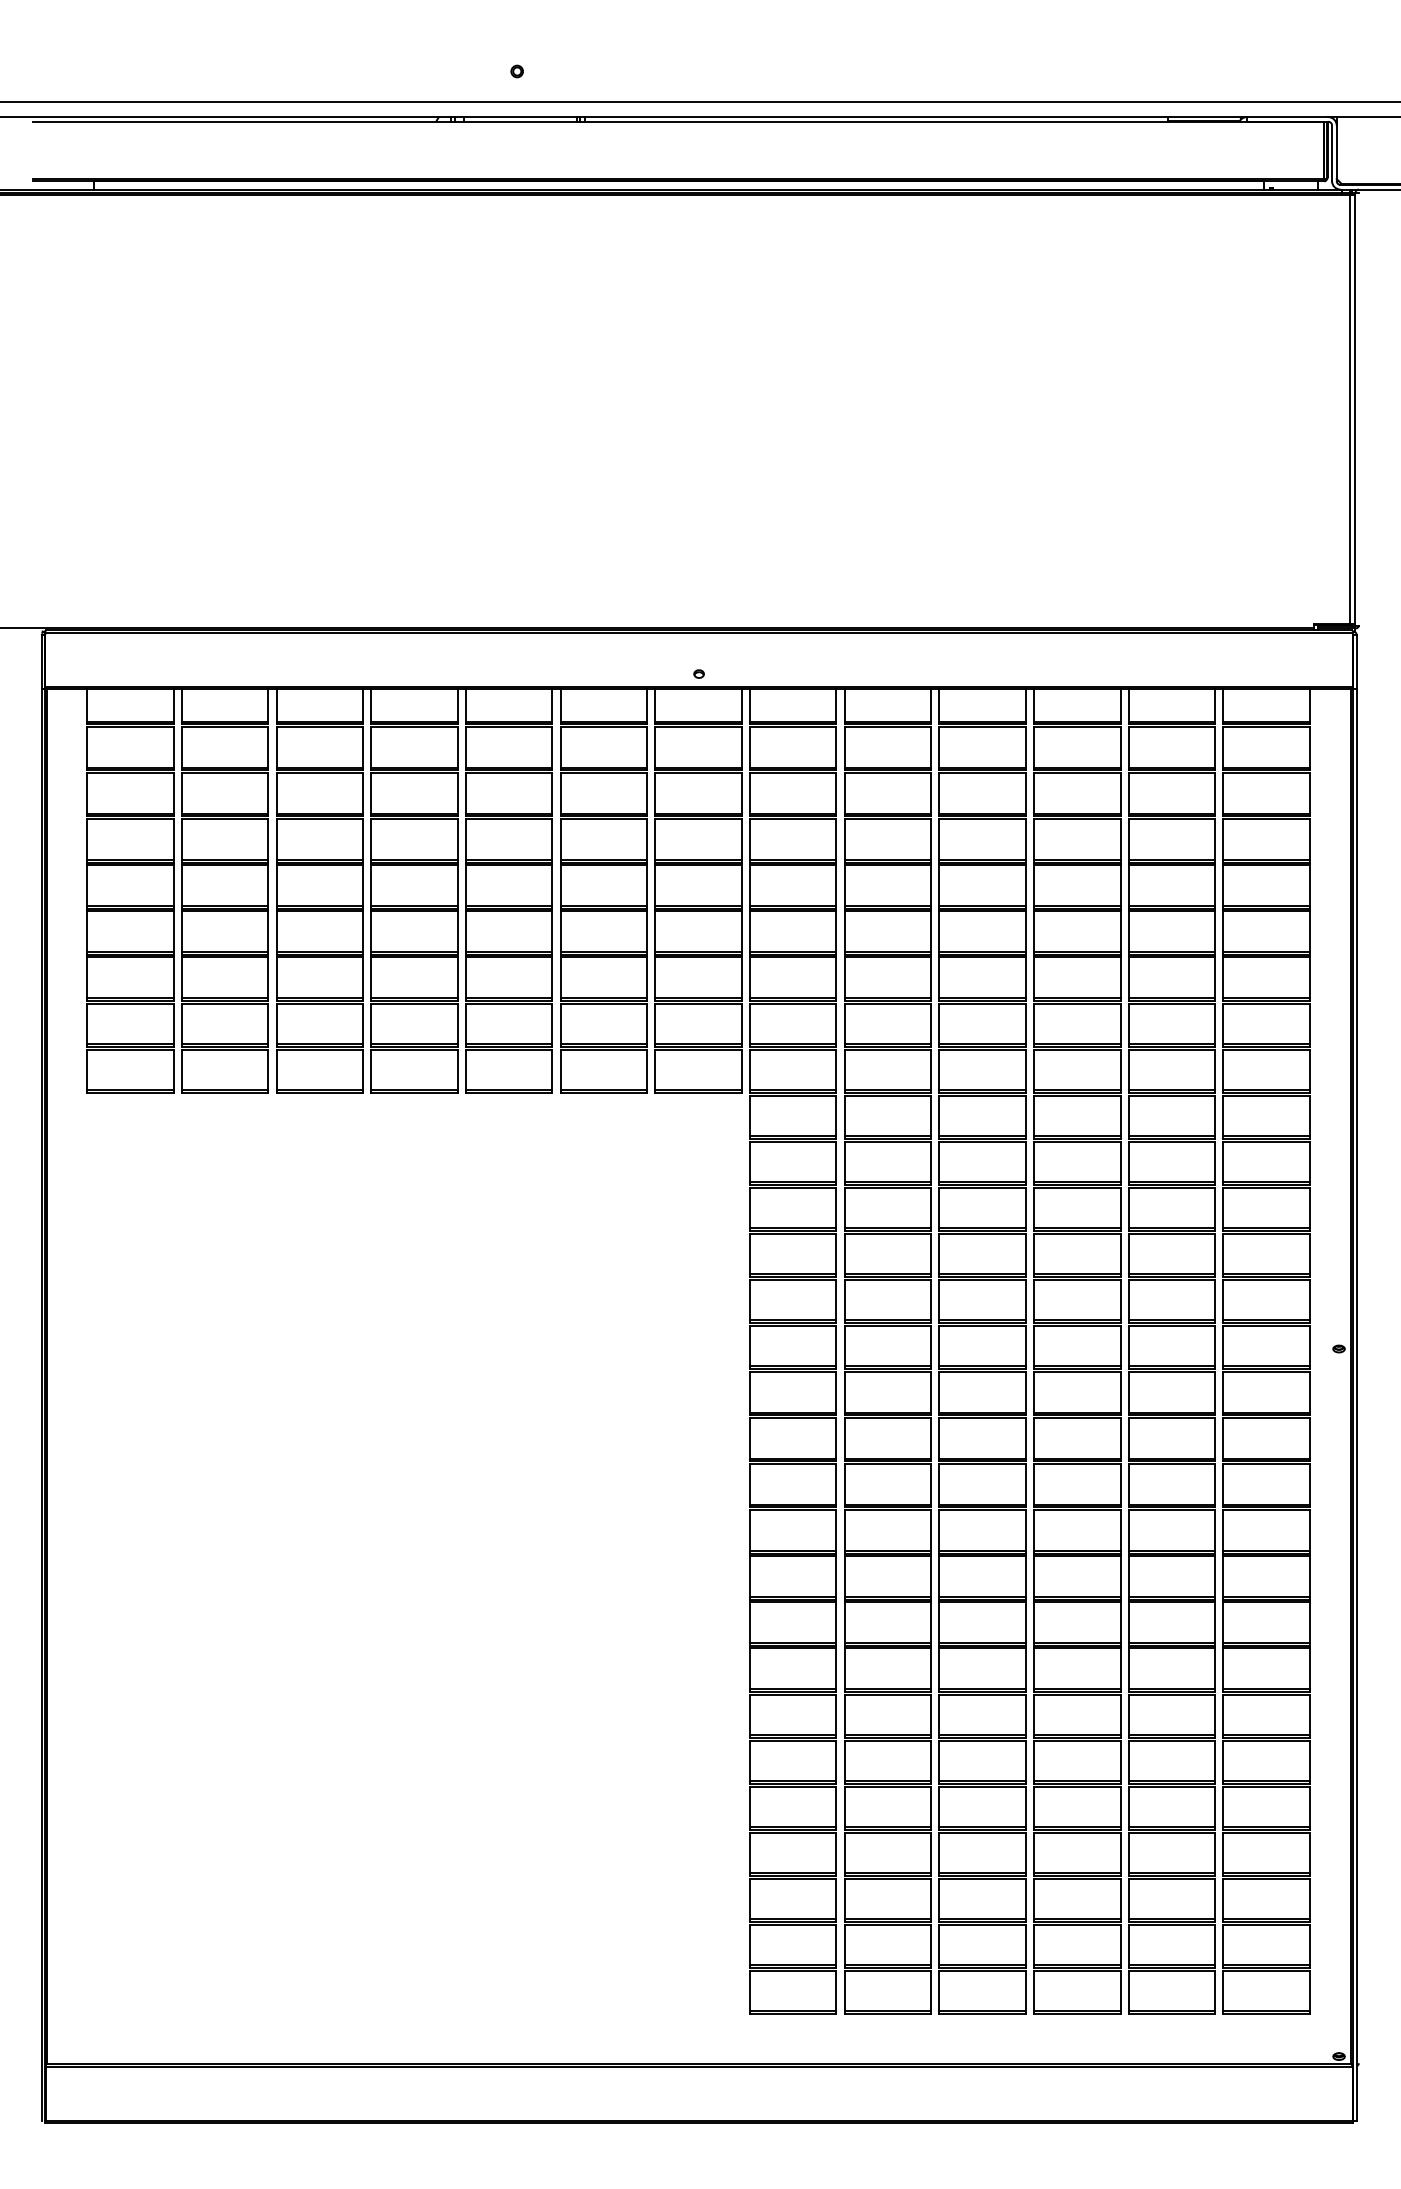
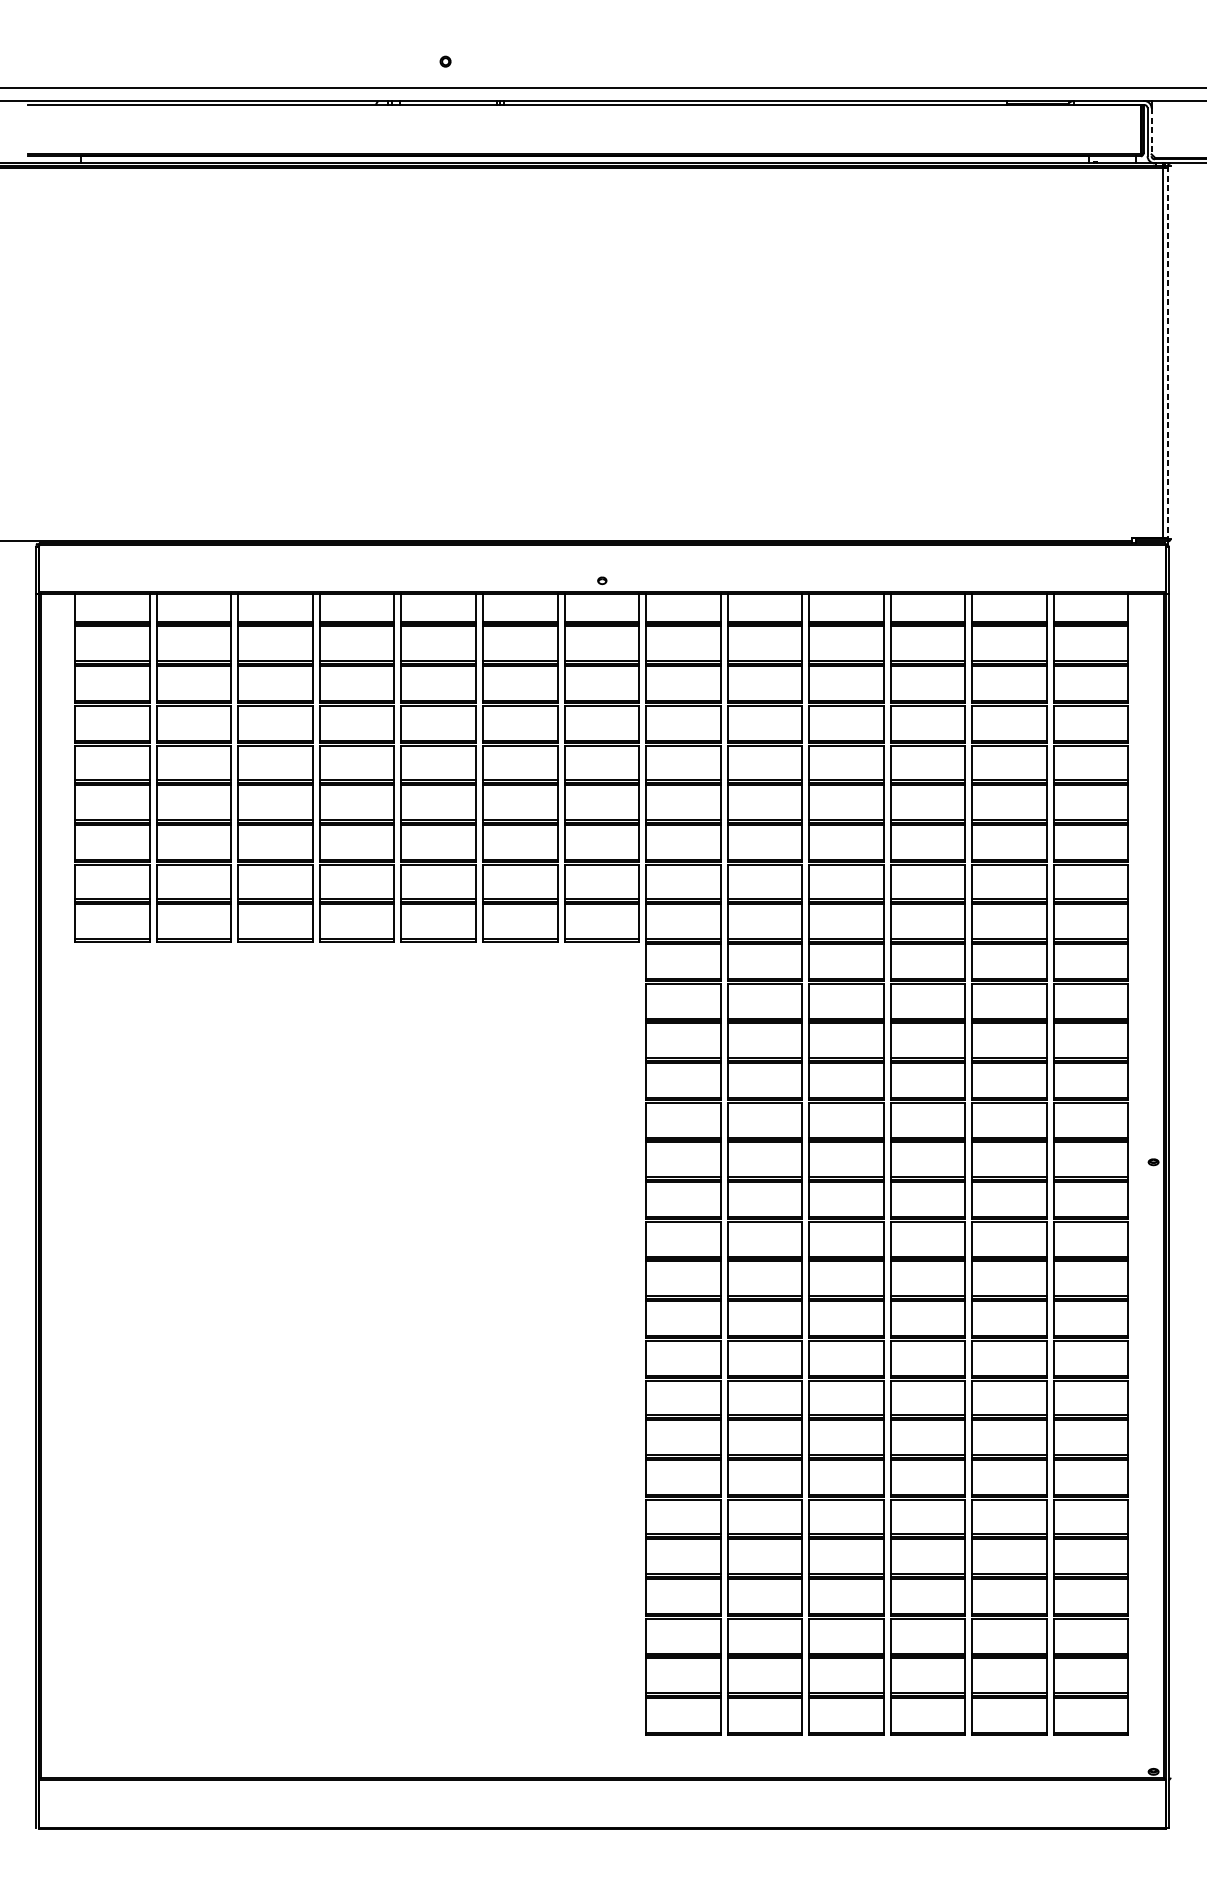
line: (1336, 153) -> (1151, 132), solid -> dashed
line: (1355, 409) -> (1167, 352), solid -> dashed

